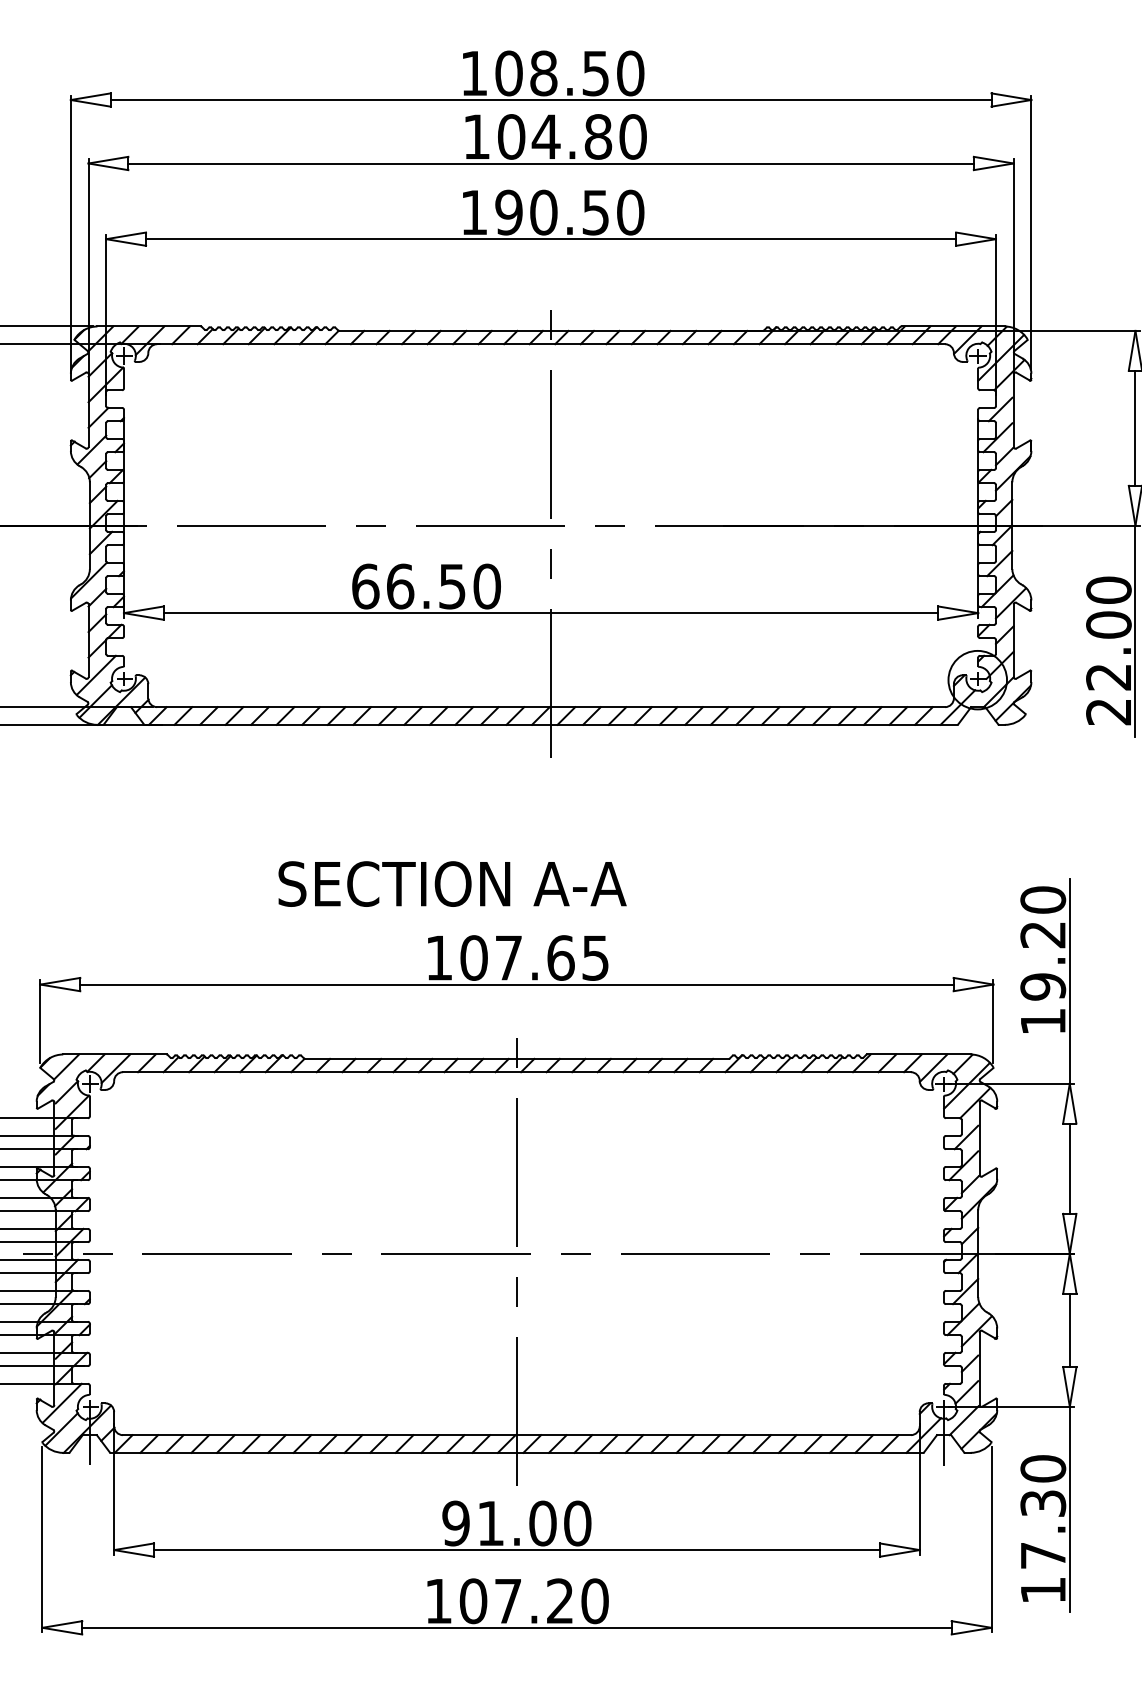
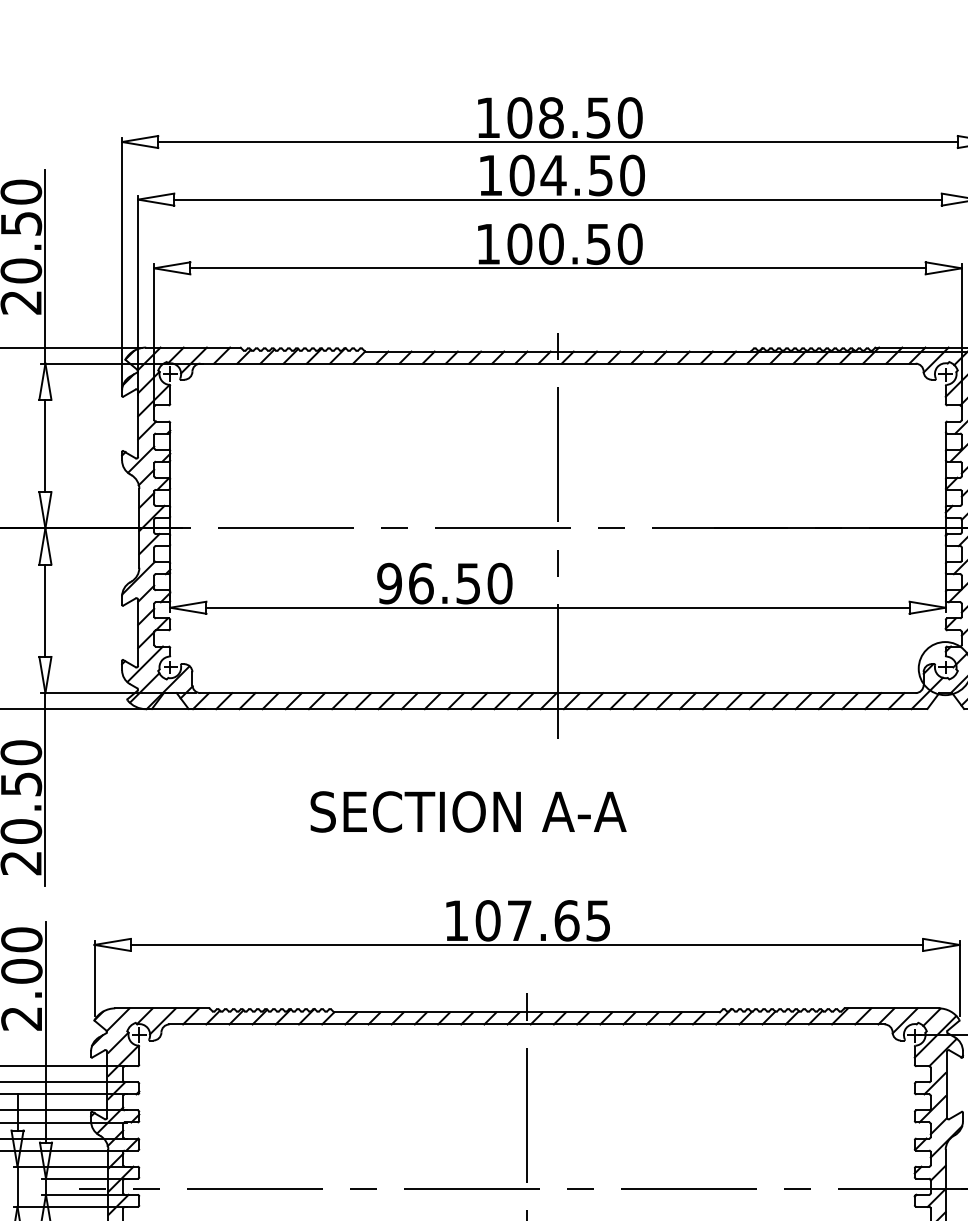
text: (598, 136) -> (601, 175), 104.80 -> 104.50
text: (508, 212) -> (519, 244), 190.50 -> 100.50
text: (365, 586) -> (389, 583), 66.50 -> 96.50
text: (452, 883) -> (468, 811), moved

